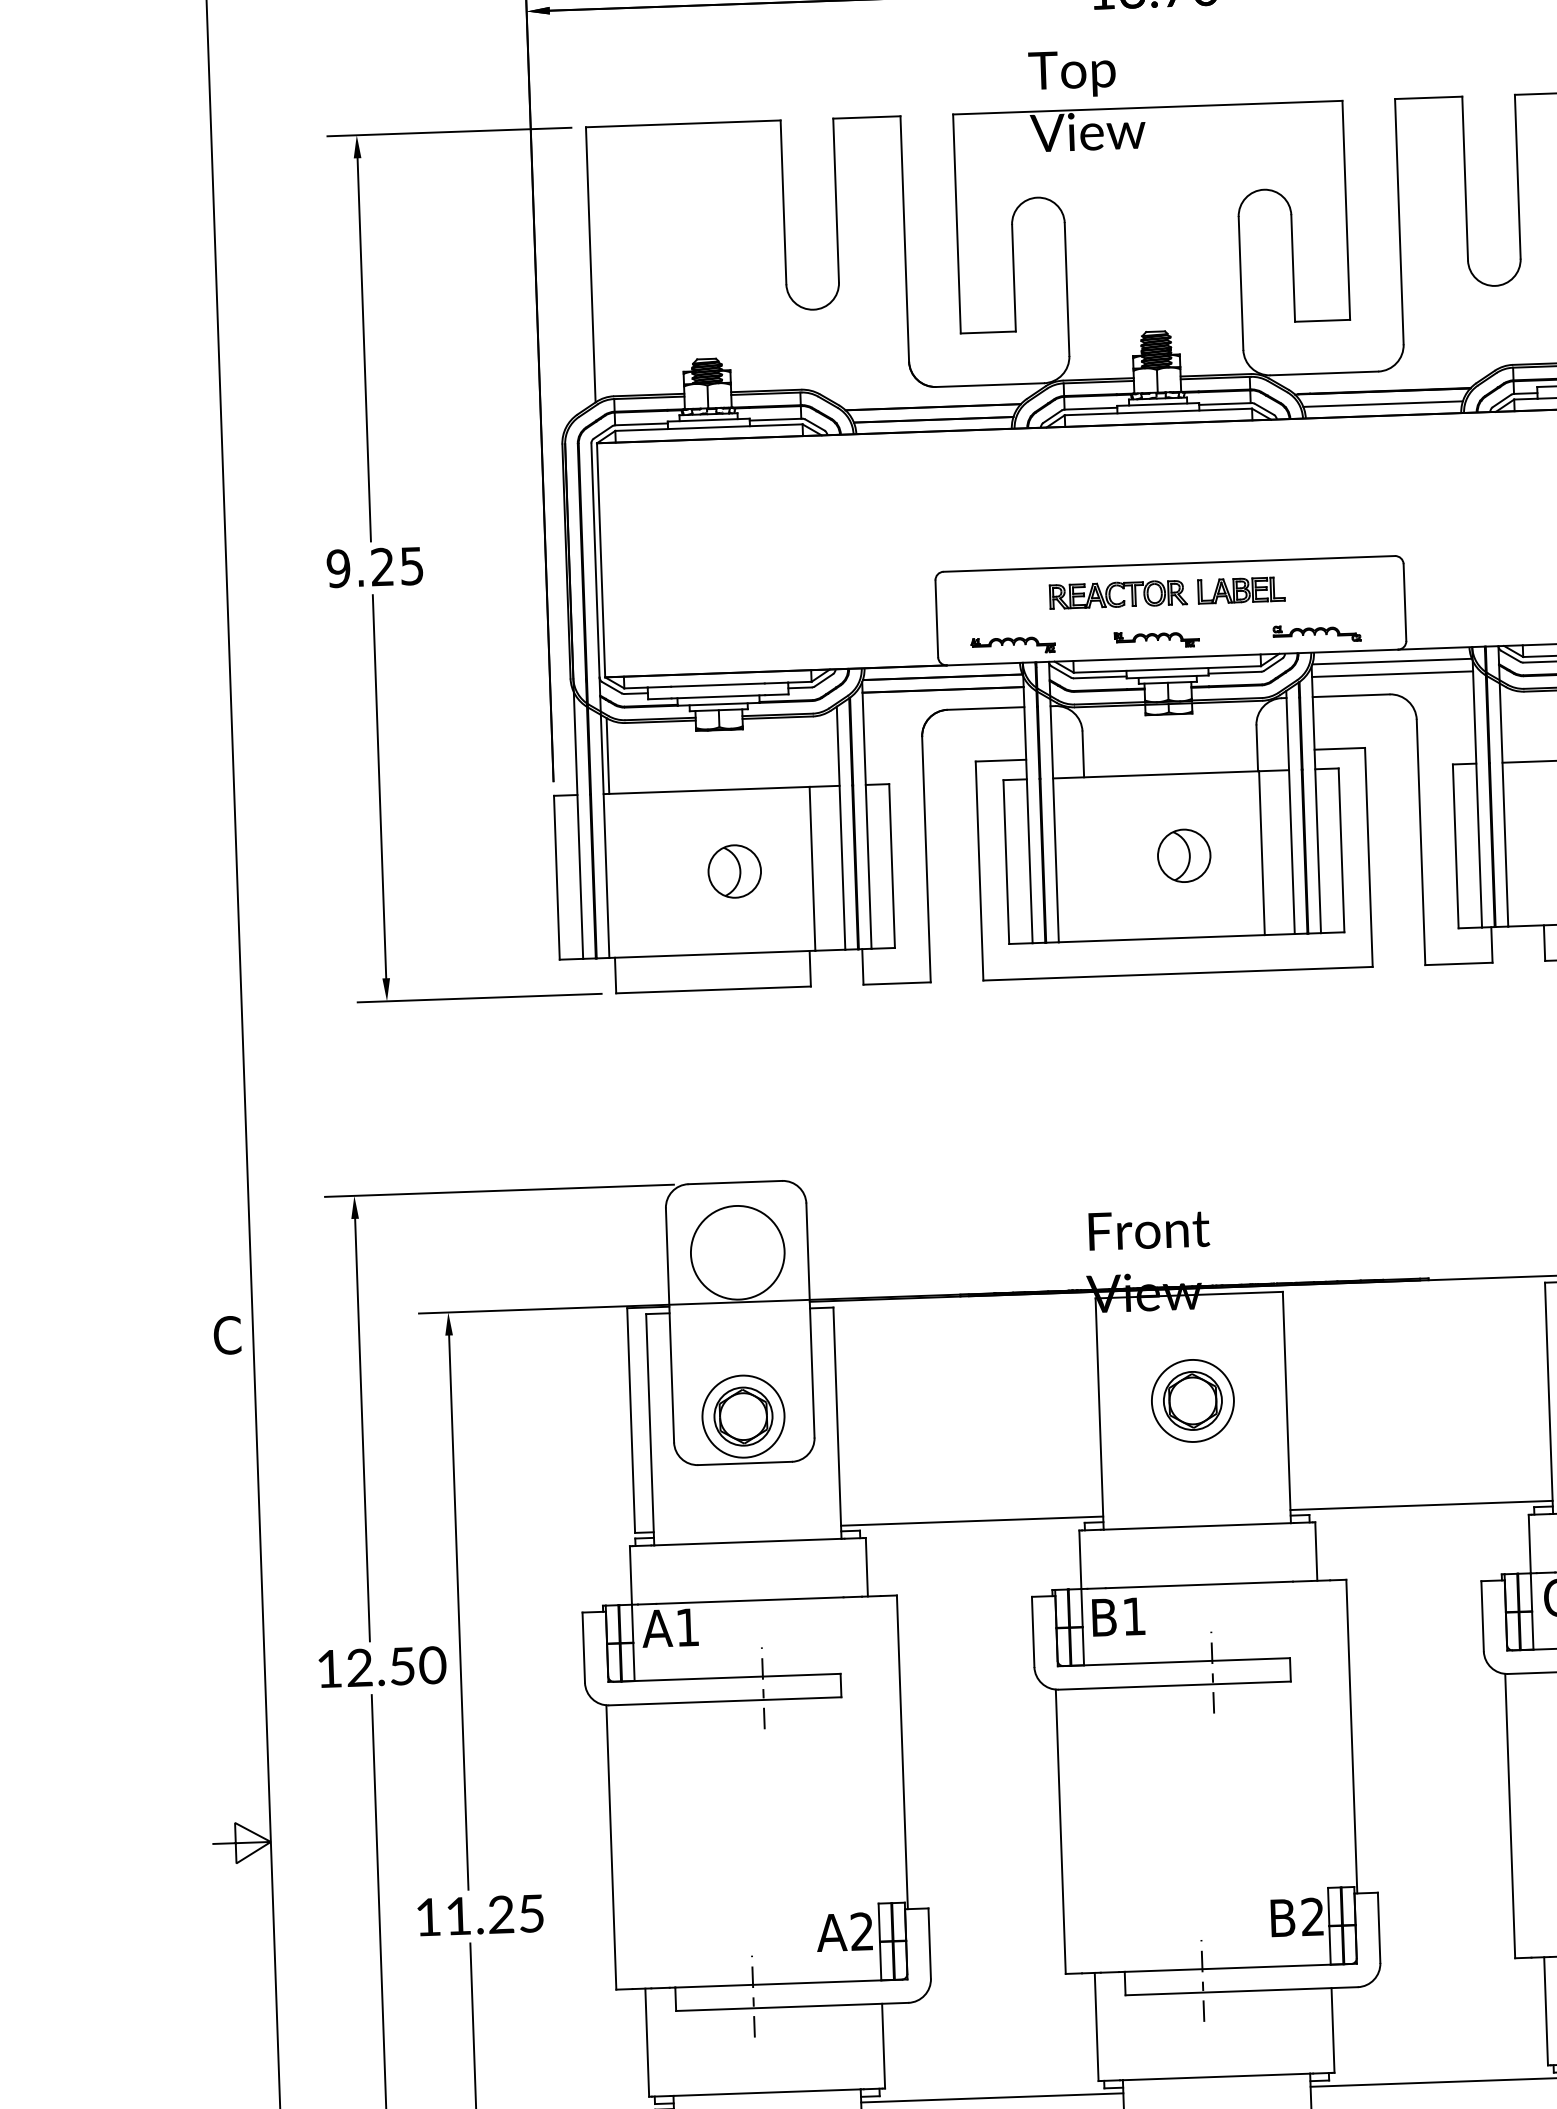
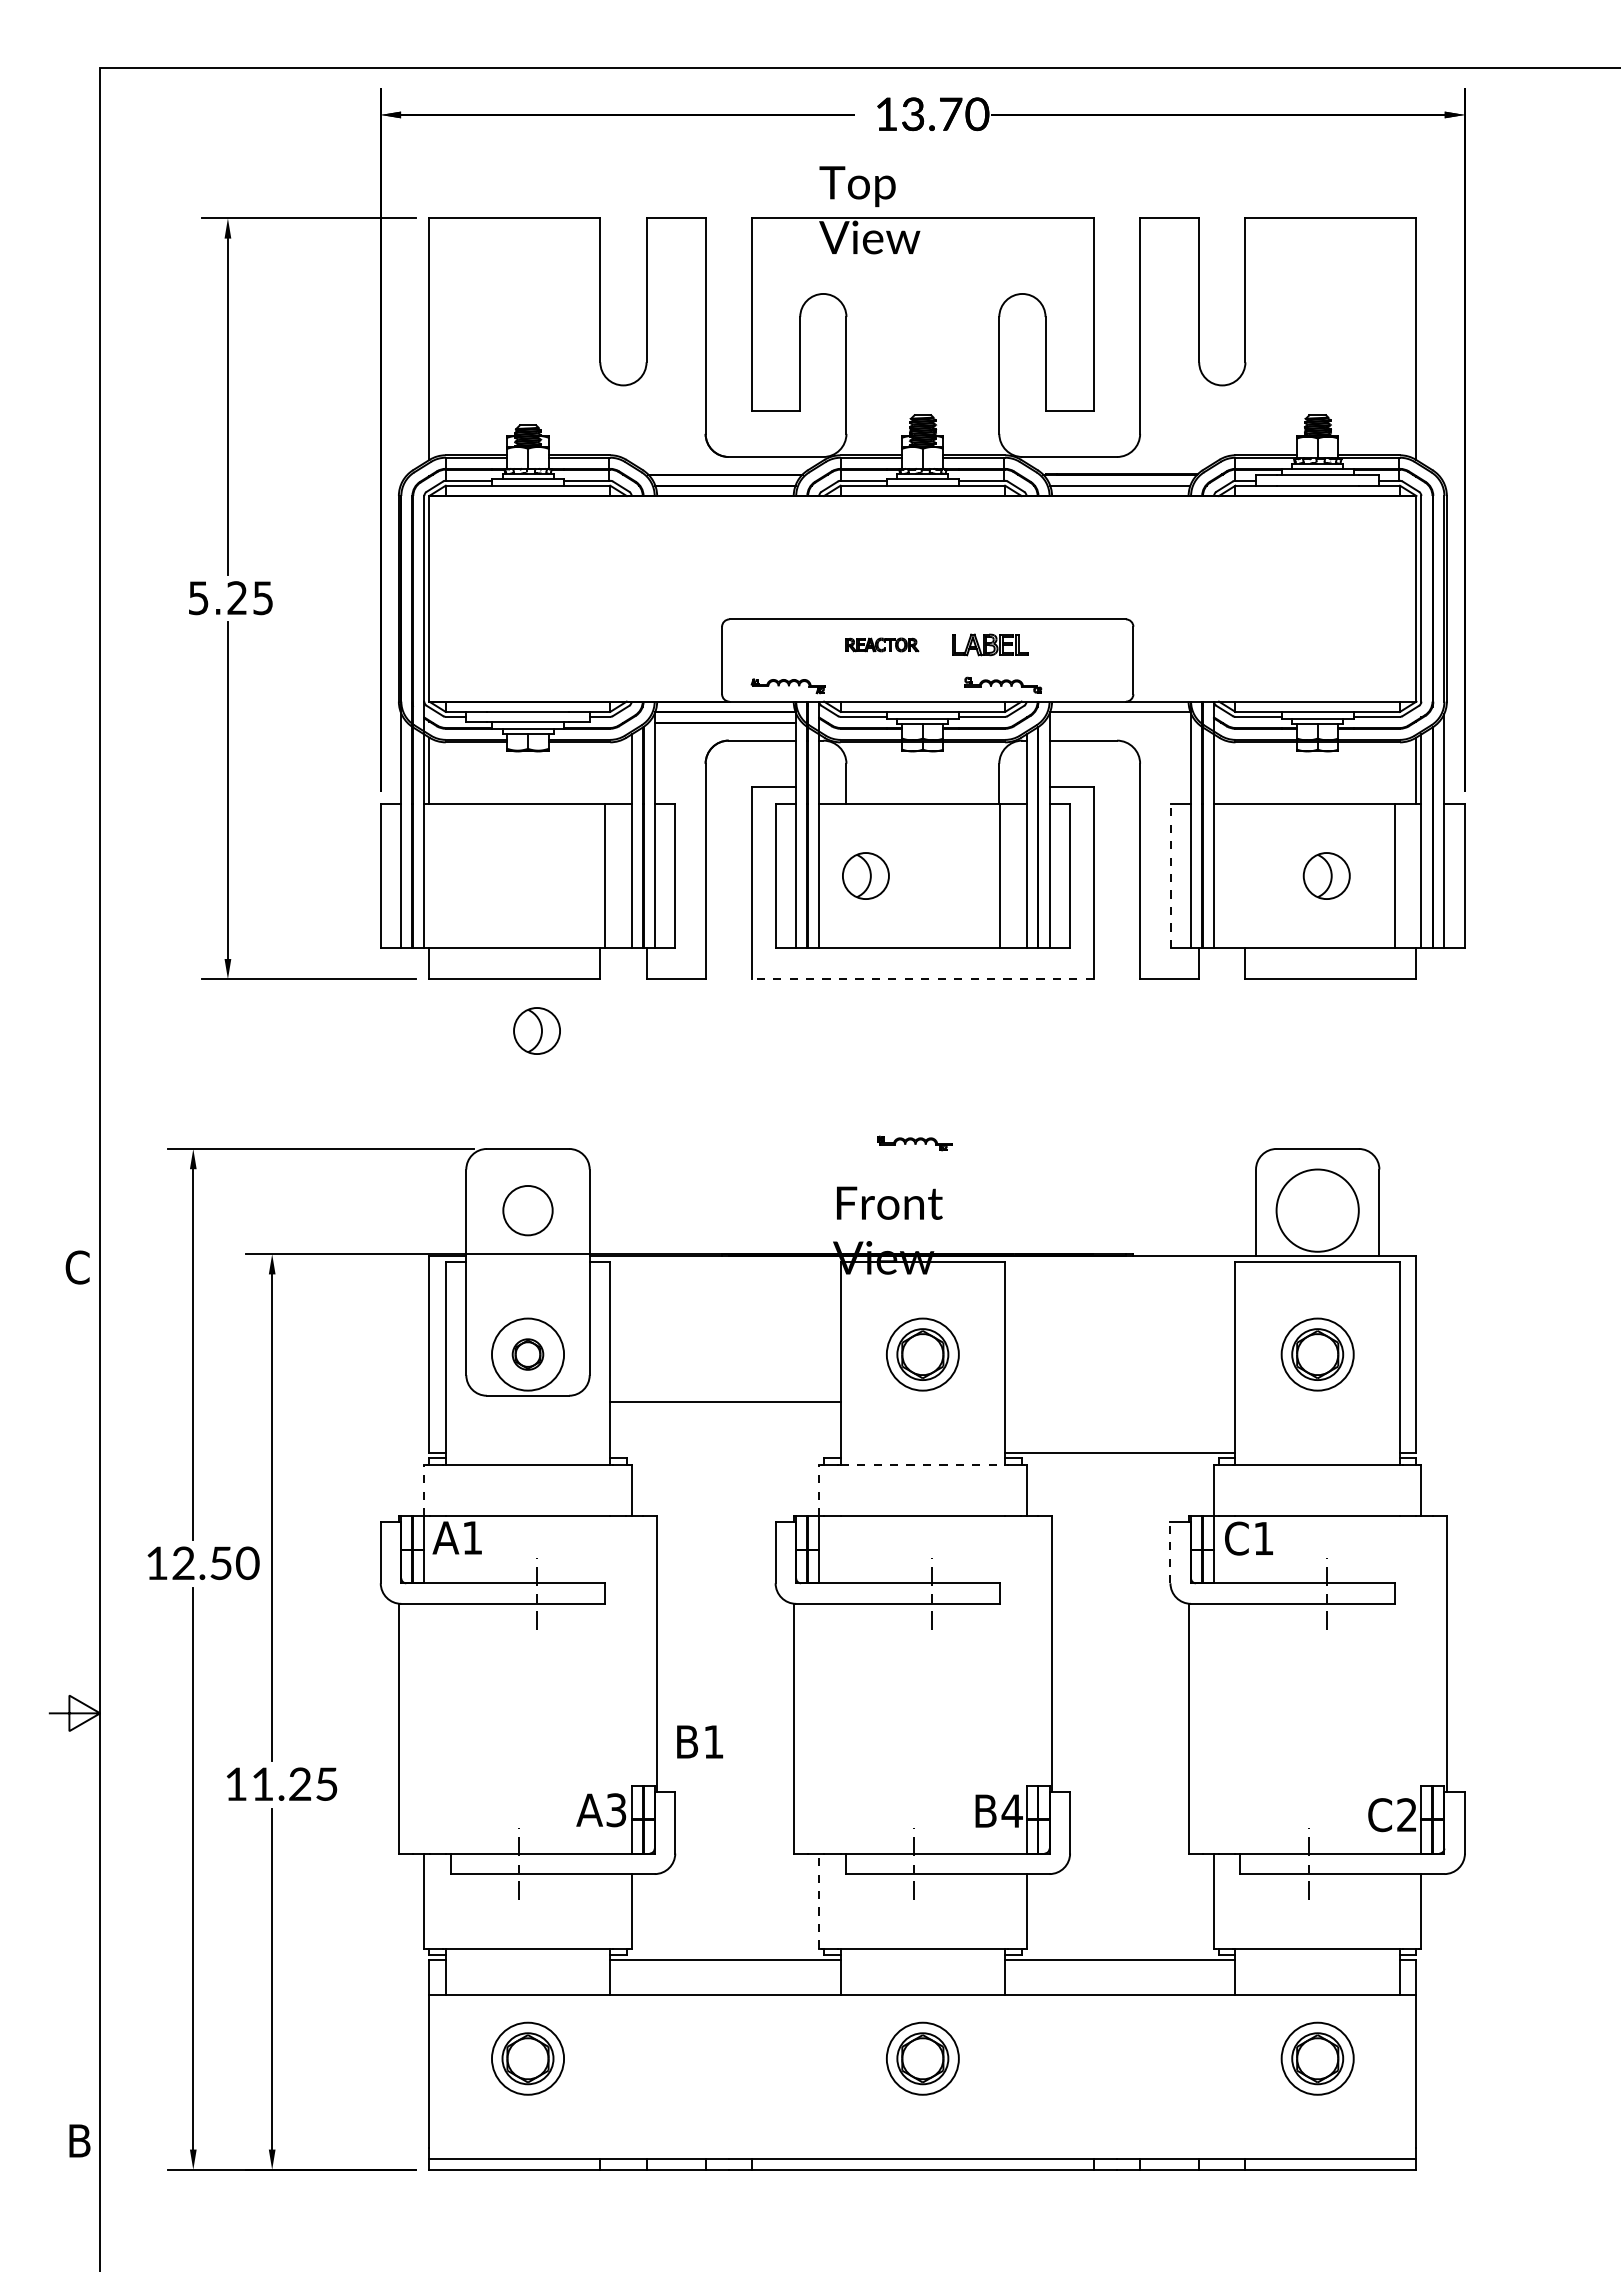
text: (338, 567) -> (198, 597), 9.25 -> 5.25
part: (1118, 594) -> (882, 644), size x0.6
part: (1317, 632) -> (1003, 684), moved
part: (1156, 639) -> (914, 1143), moved
line: (1392, 674) -> (1120, 723), removed
line: (1455, 846) -> (1170, 876), solid -> dashed
part: (1183, 855) -> (865, 875), moved
part: (734, 870) -> (536, 1030), moved
line: (1177, 973) -> (922, 979), solid -> dashed
circle: (737, 1252) -> (527, 1210), size x0.6
part: (742, 1416) -> (527, 1354), size x0.6
line: (972, 1521) -> (725, 1402), moved
line: (1198, 1525) -> (923, 1464), solid -> dashed
line: (1080, 1559) -> (819, 1490), solid -> dashed
line: (631, 1575) -> (424, 1490), solid -> dashed
text: (1119, 1616) -> (700, 1741), moved
line: (1482, 1616) -> (1170, 1552), solid -> dashed
text: (1311, 1916) -> (1011, 1810), B2 -> B4
text: (862, 1932) -> (616, 1810), A2 -> A3
line: (1097, 2027) -> (819, 1901), solid -> dashed

